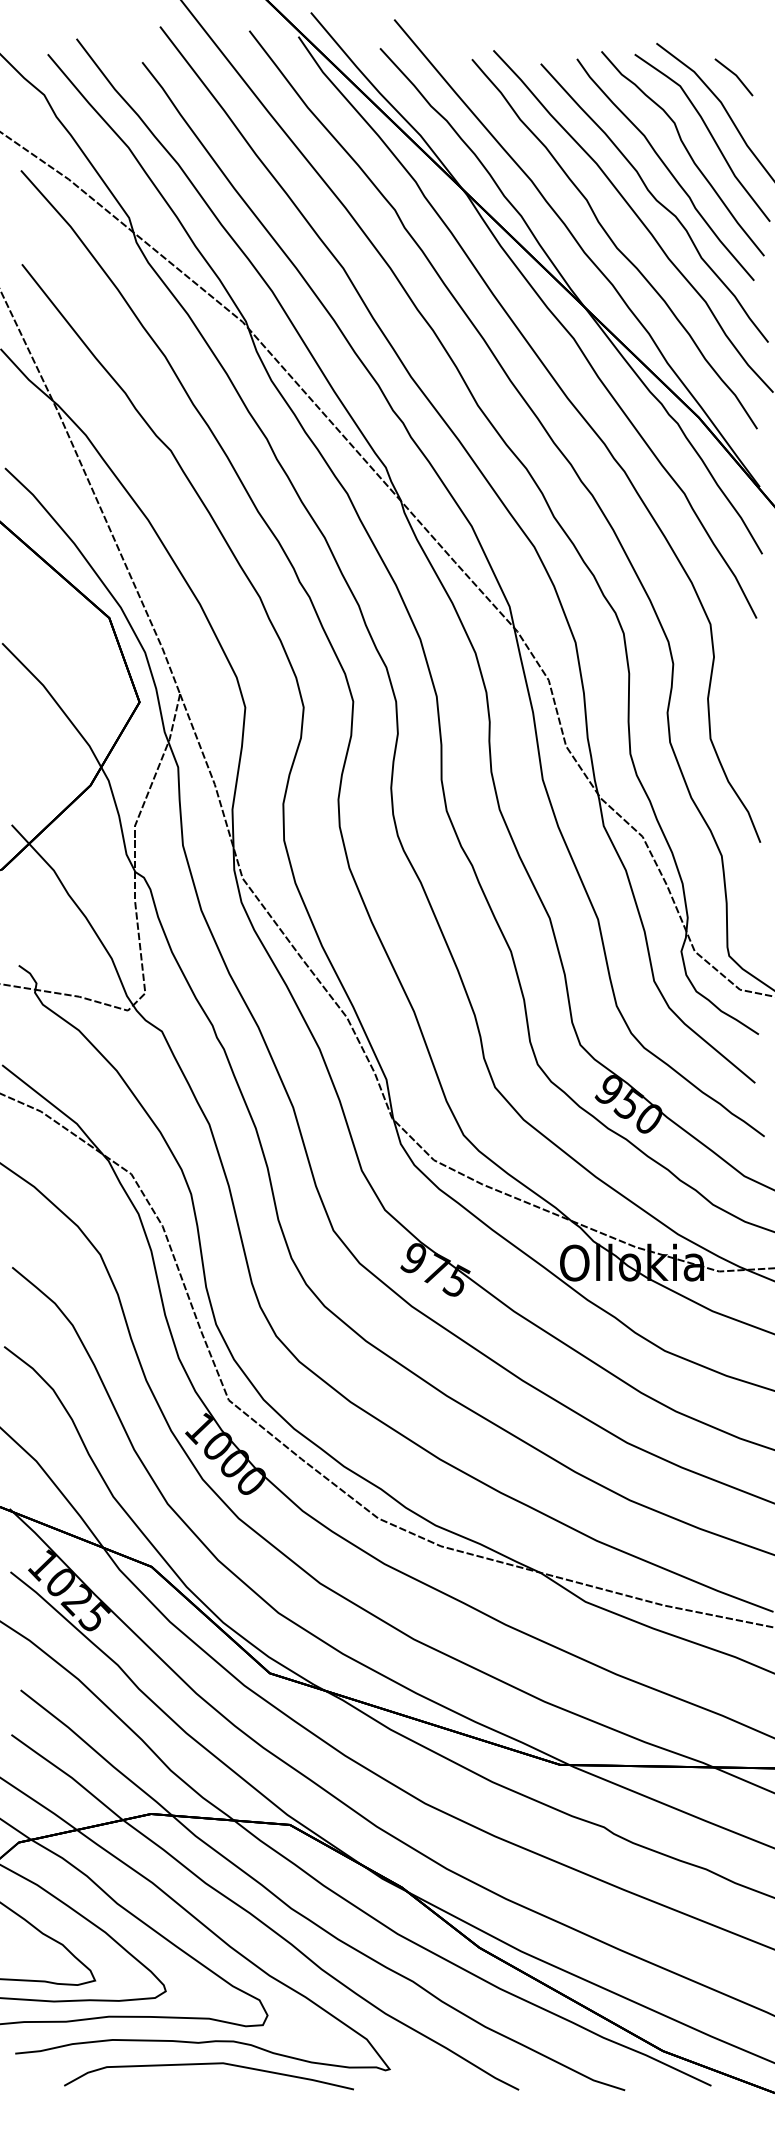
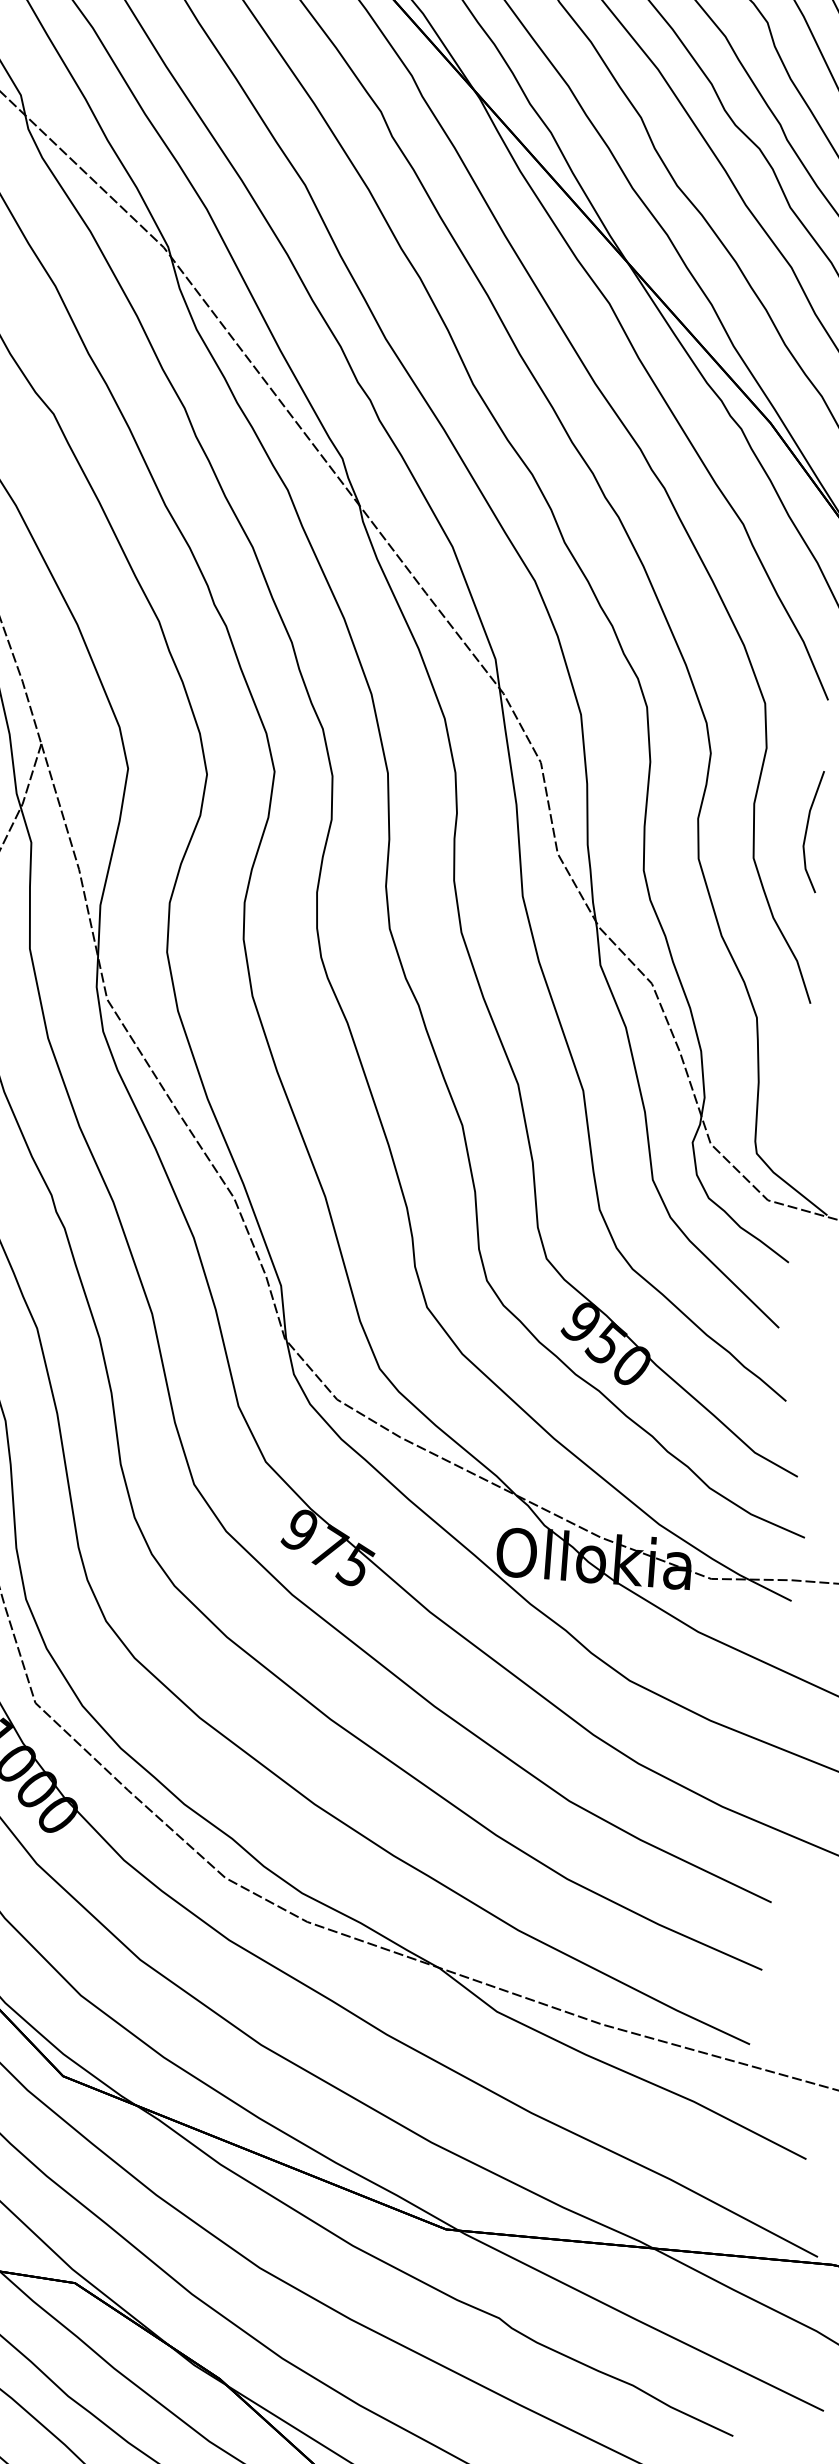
line: (748, 715) -> (807, 830), added

